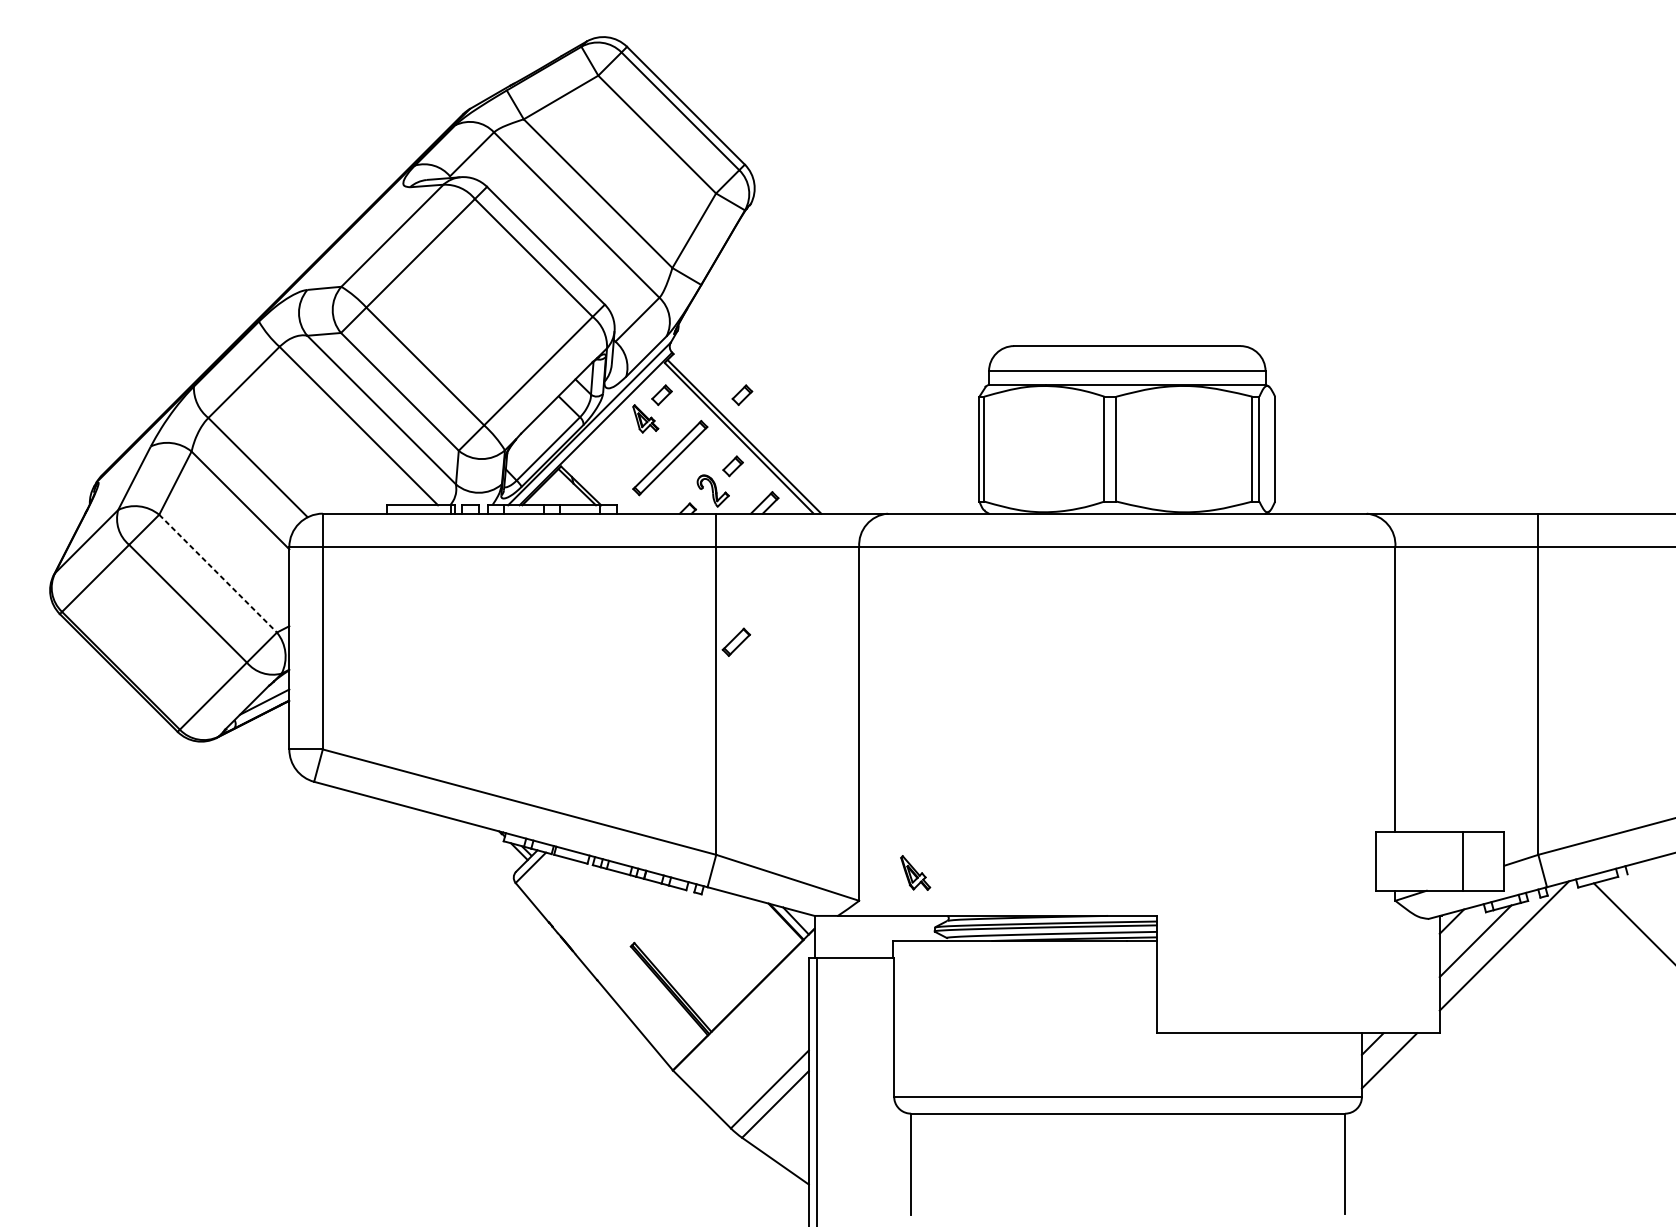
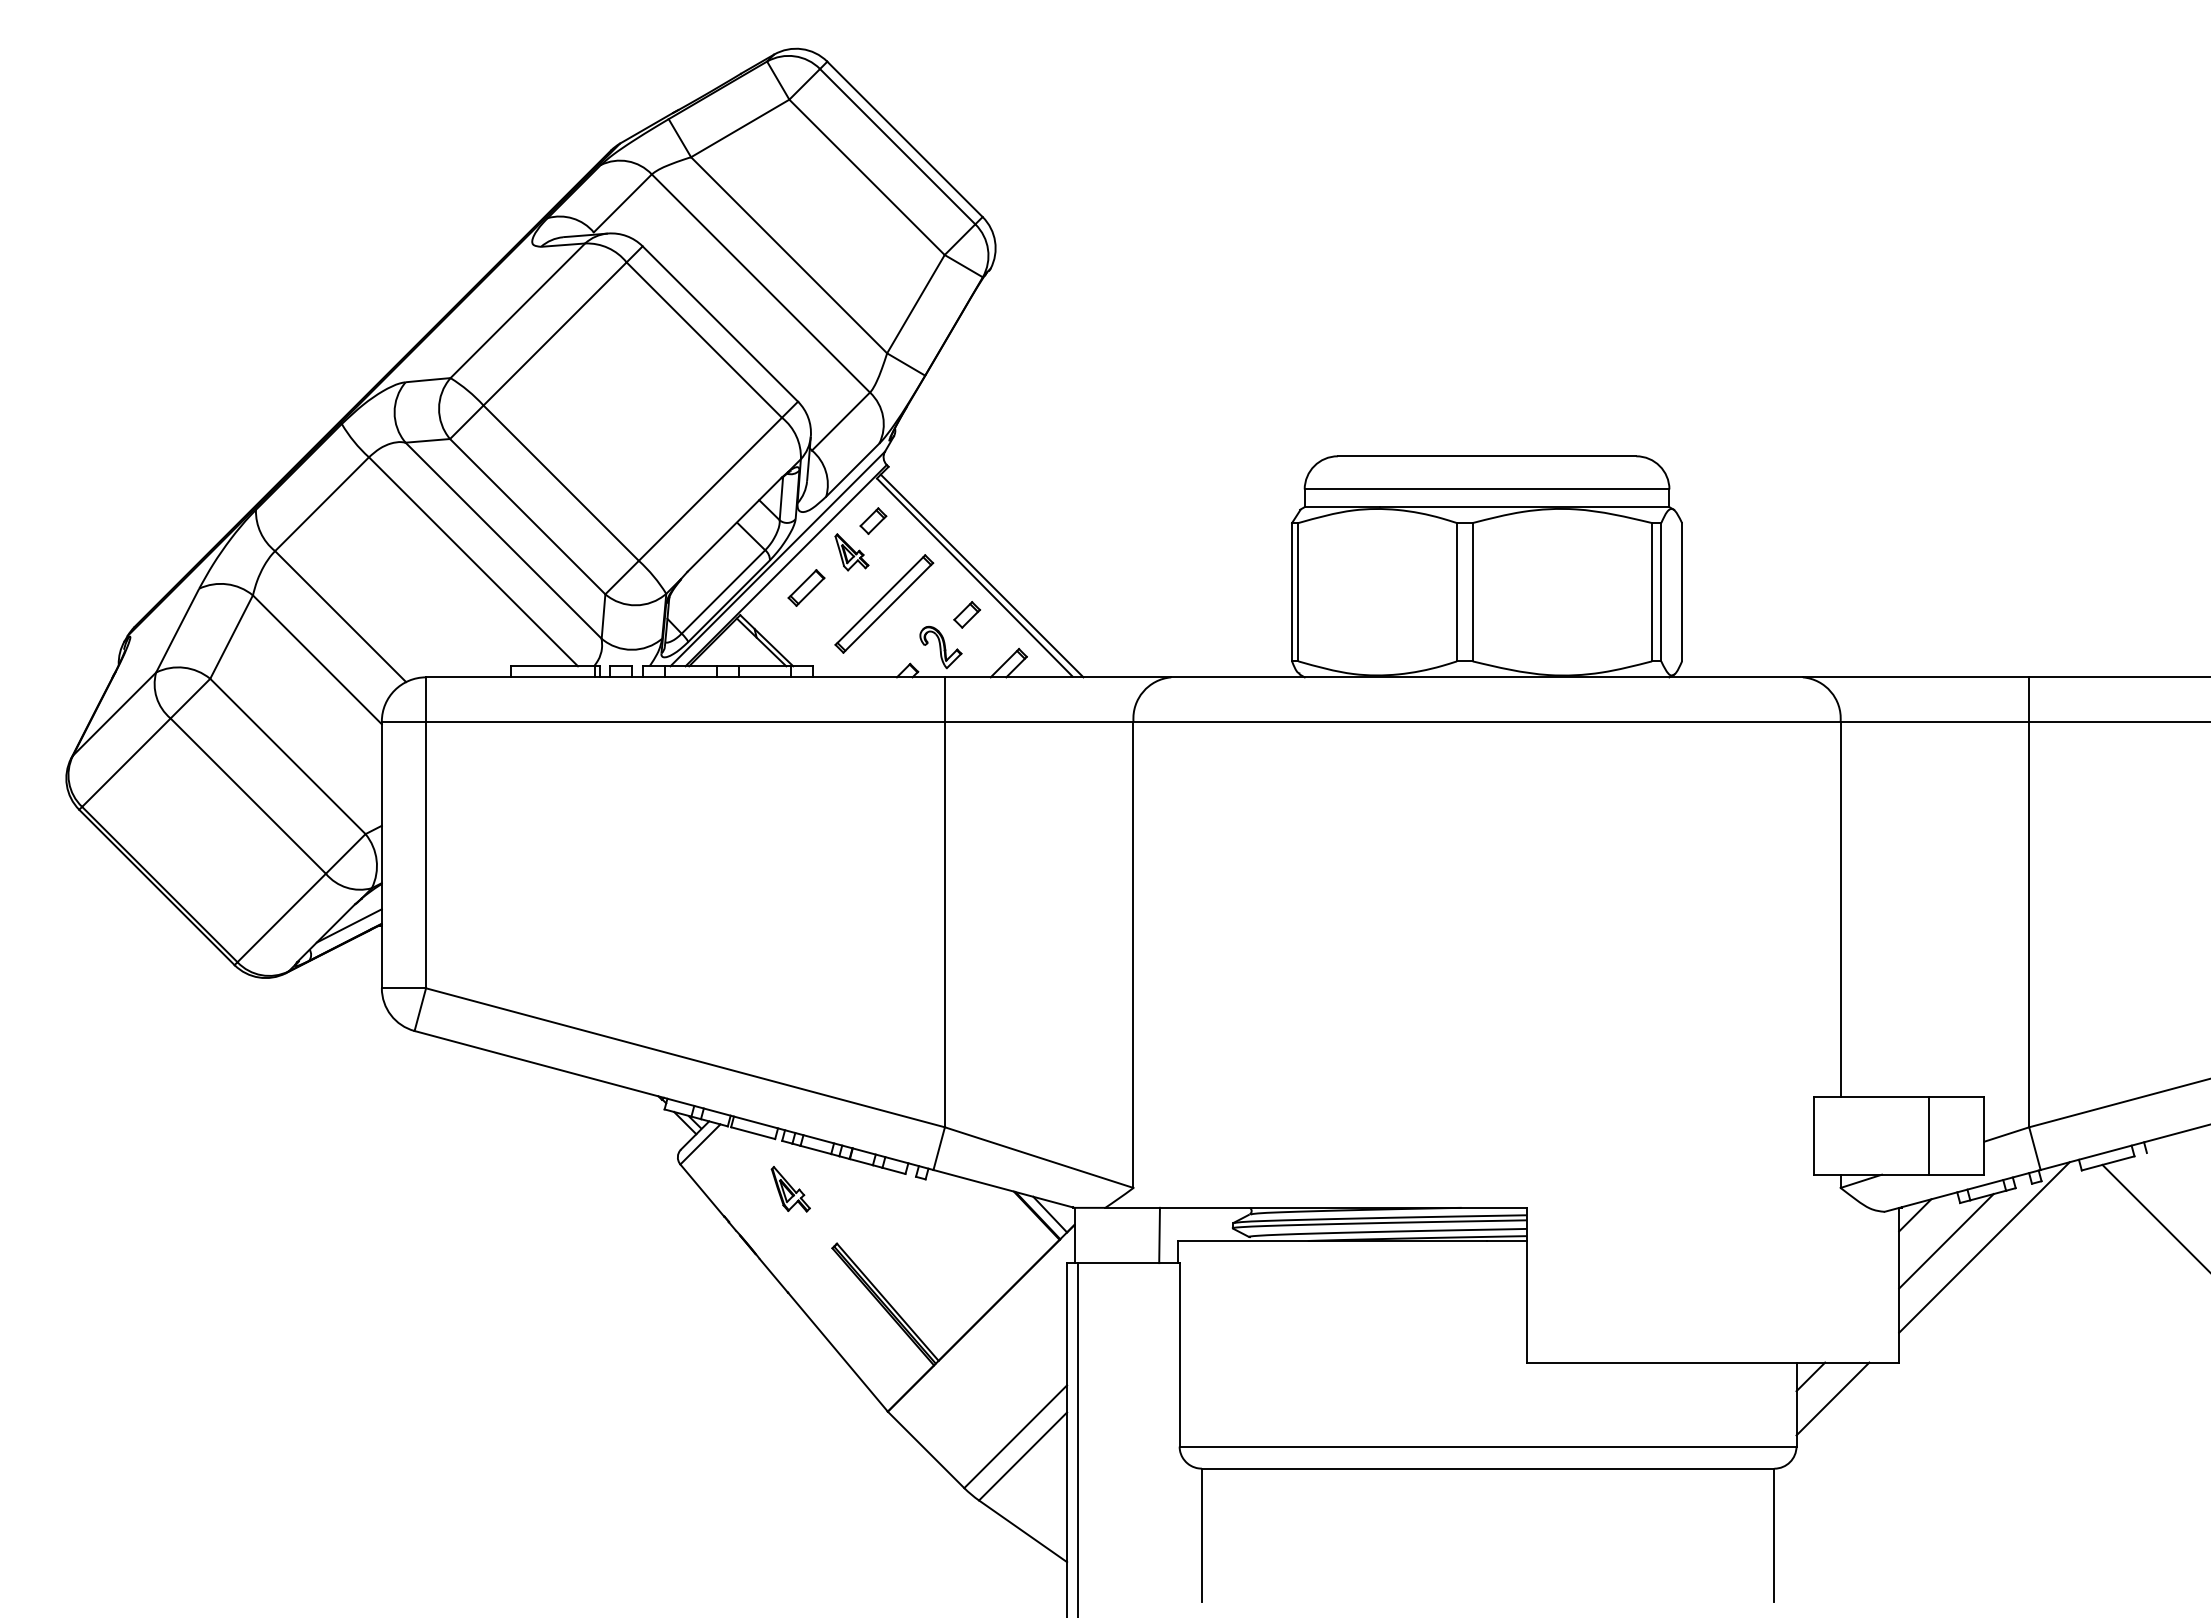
part: (742, 394) -> (979, 520), removed
line: (217, 573) -> (287, 756), dashed -> solid
part: (736, 641) -> (806, 587), moved
part: (915, 873) -> (790, 1189), moved
line: (878, 936) -> (1159, 1235), added

